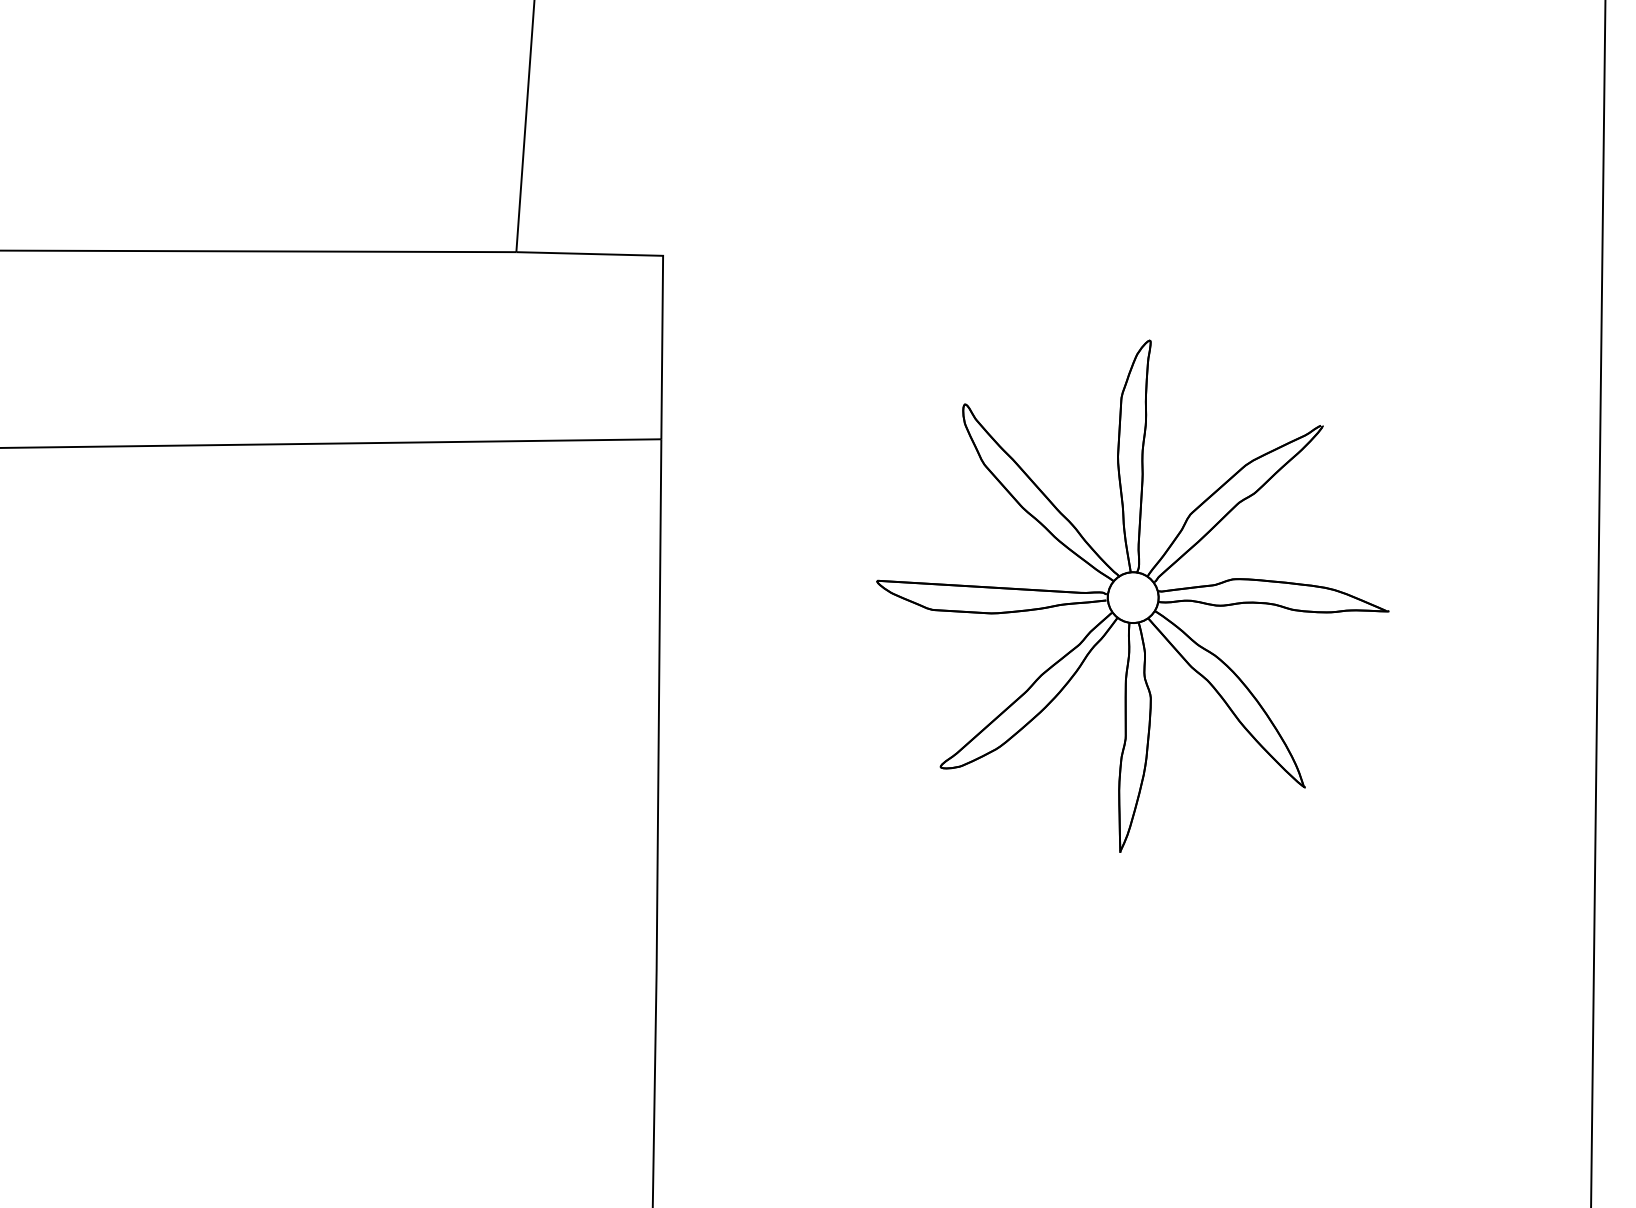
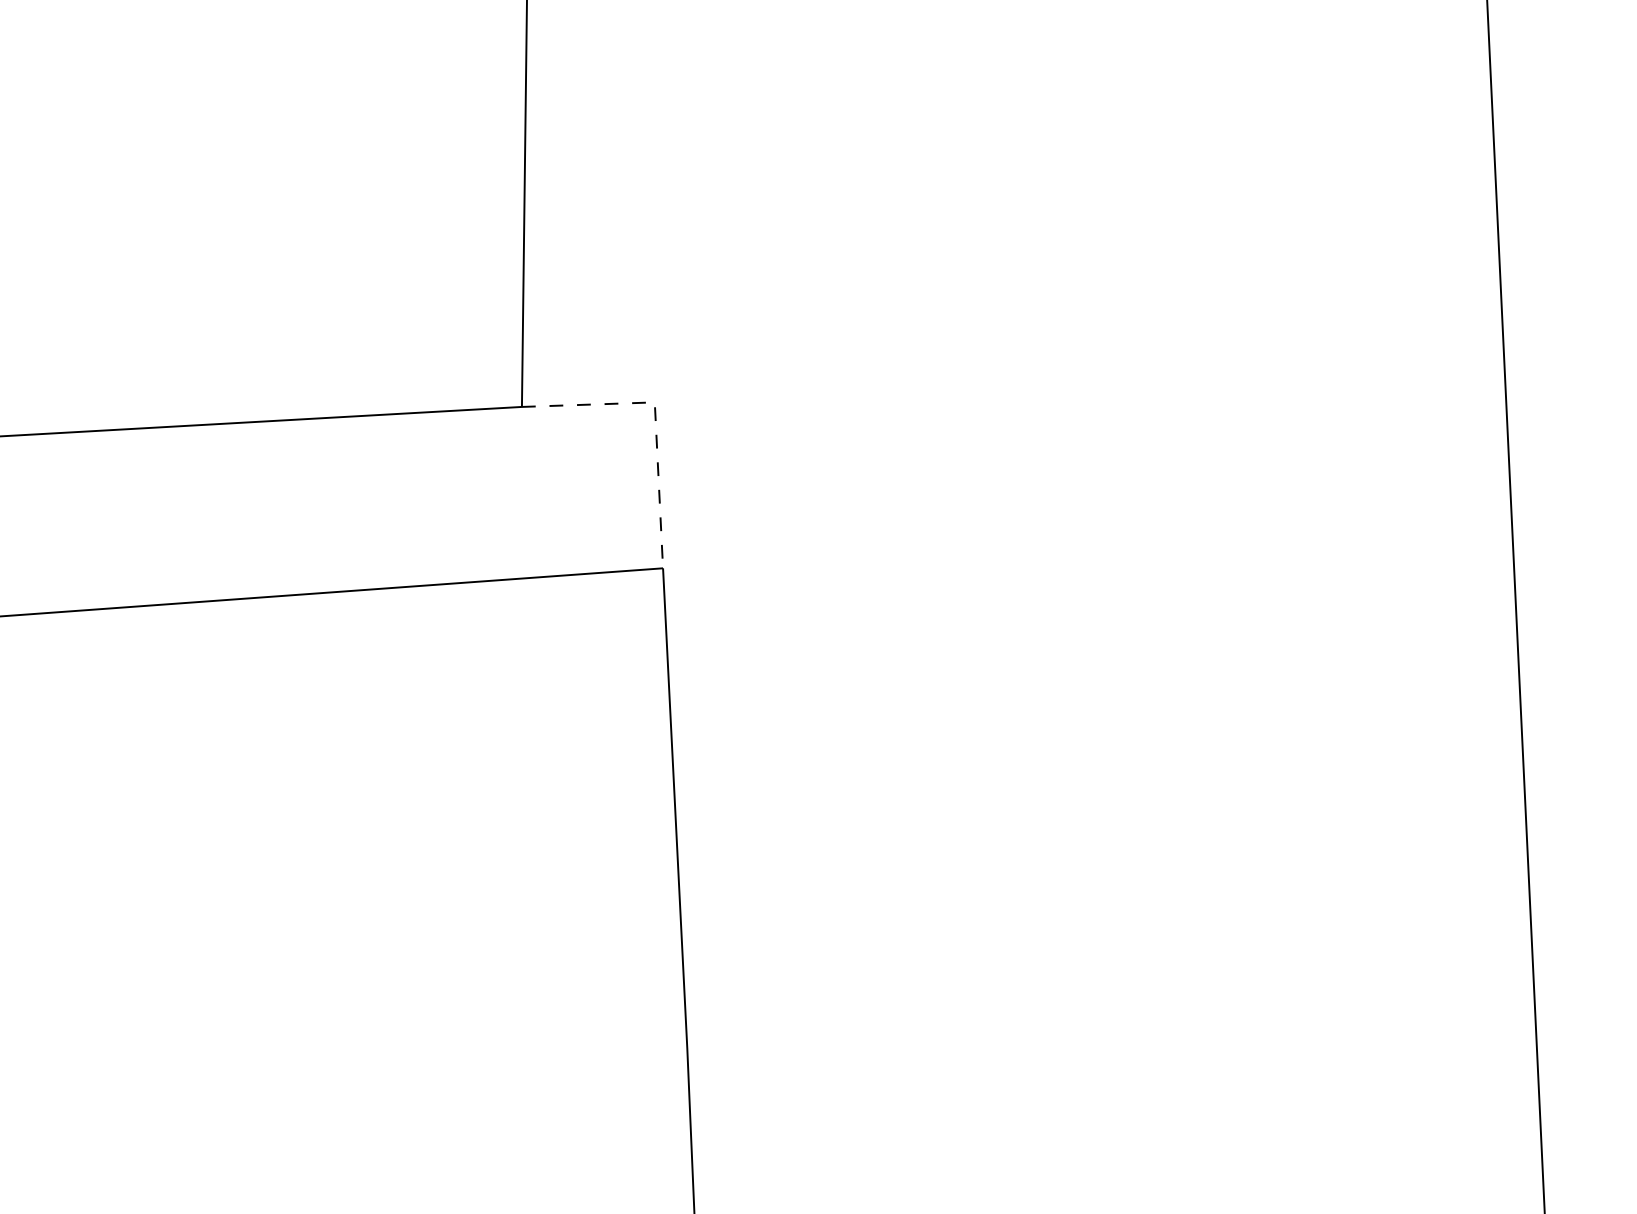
line: (662, 274) -> (655, 419), solid -> dashed
part: (1132, 595) -> (1097, 684), removed

